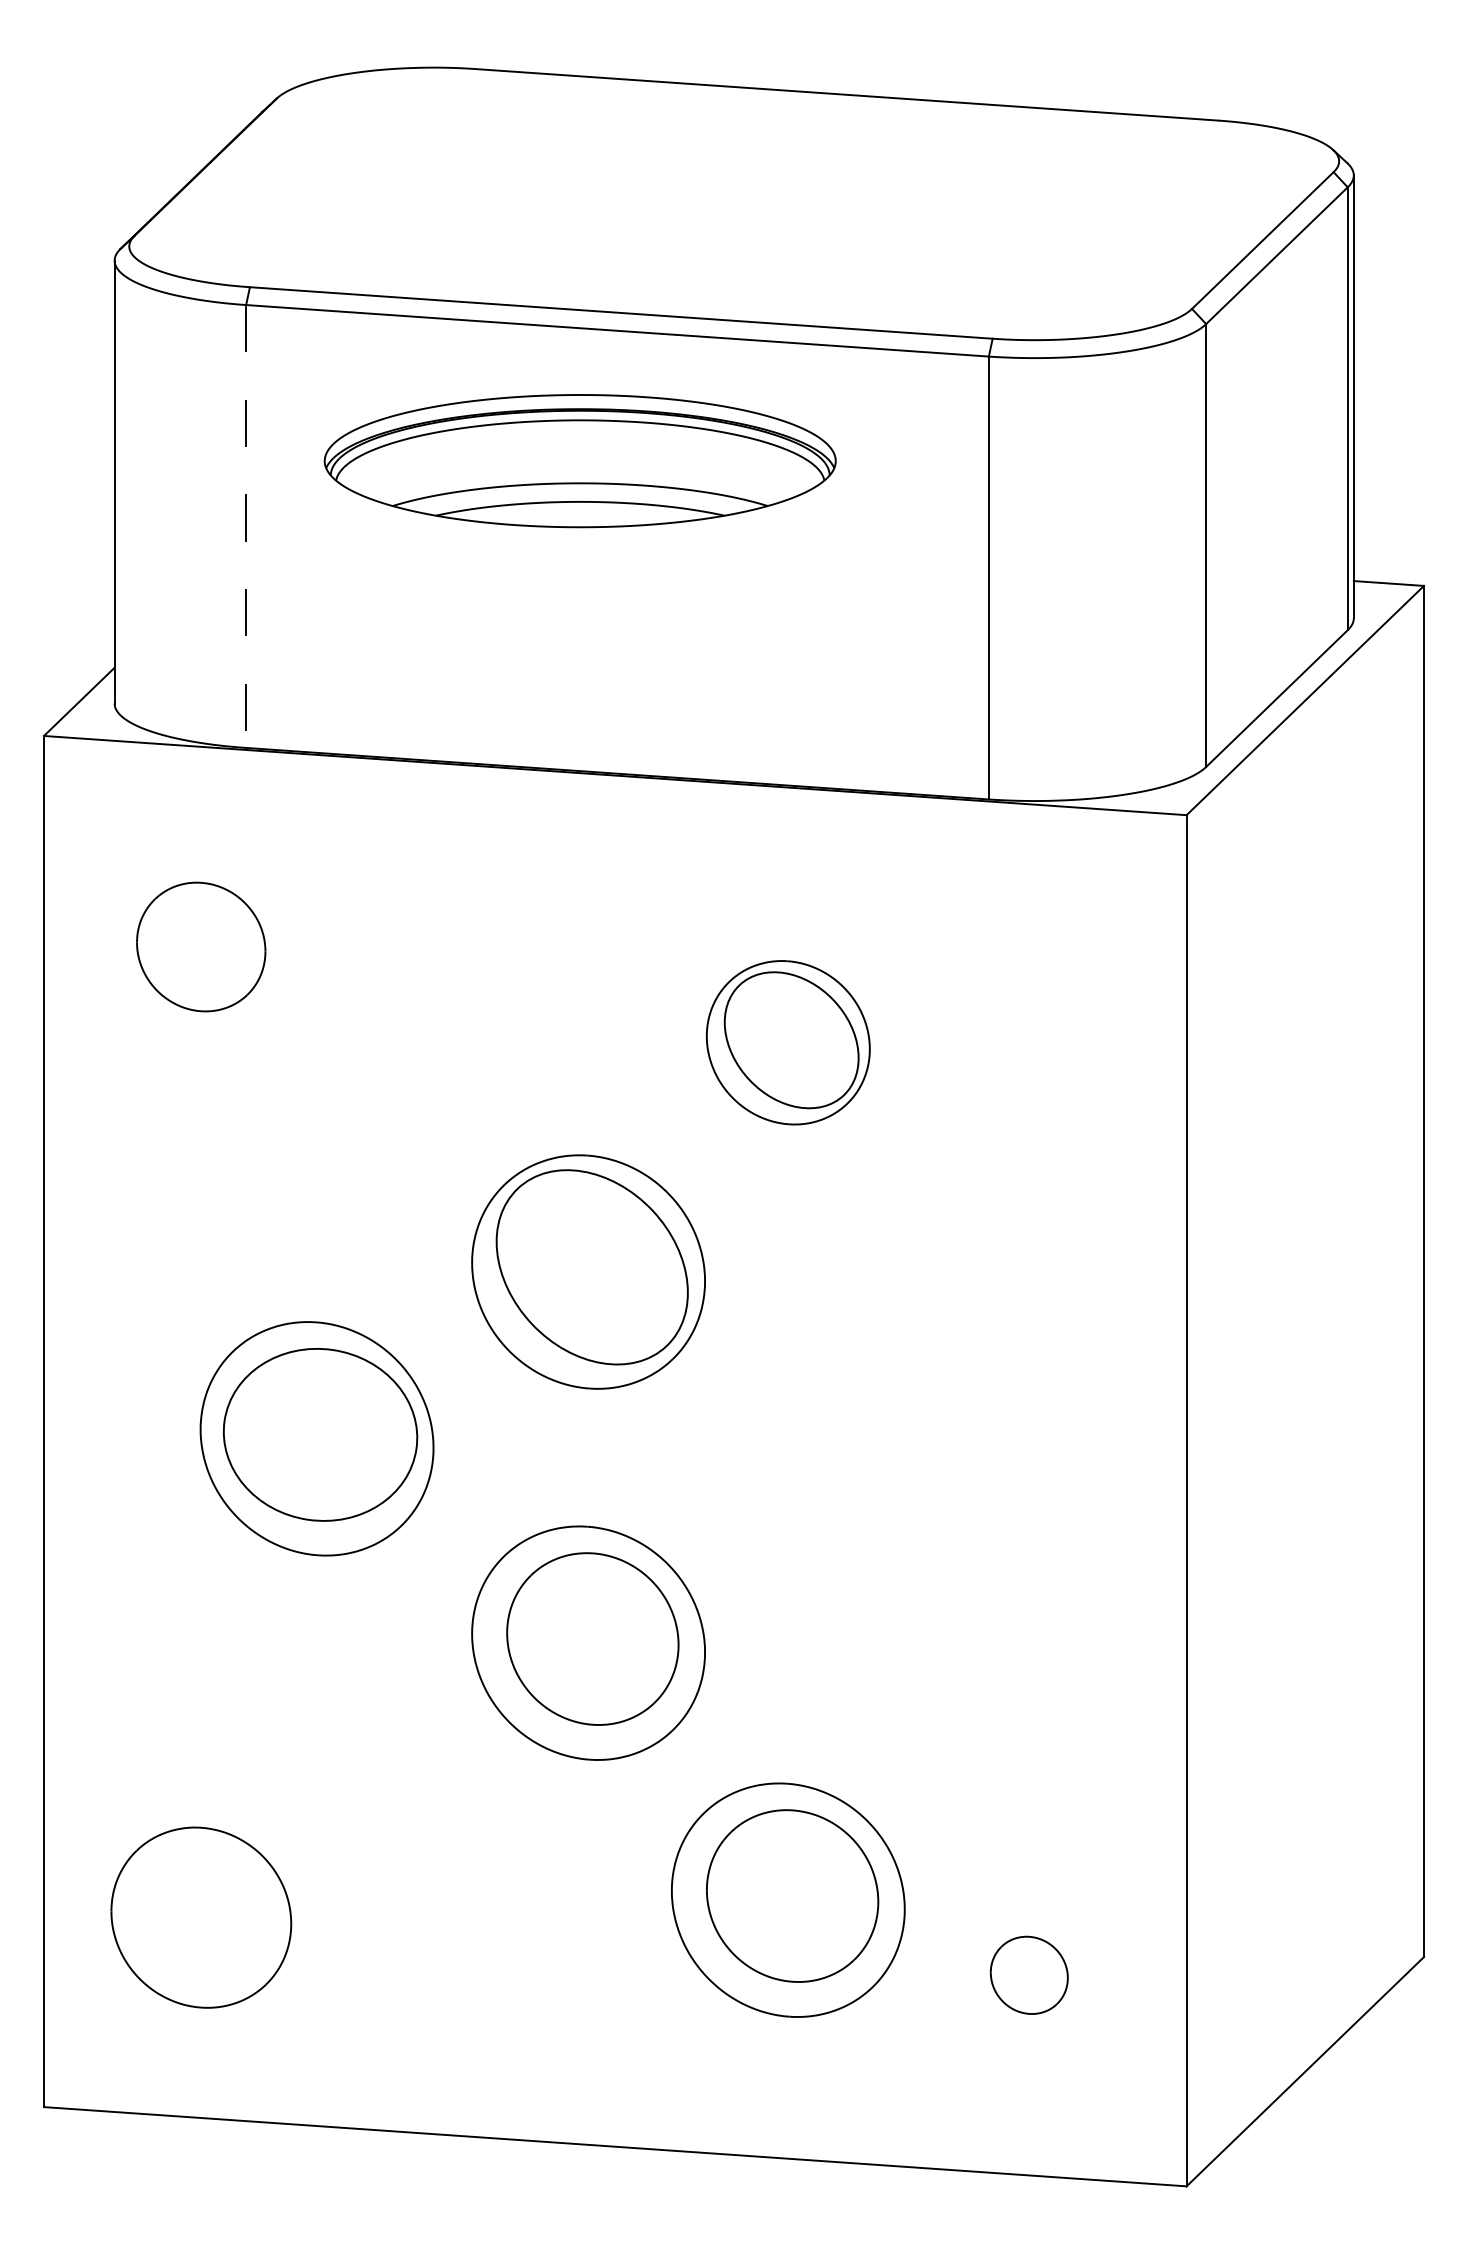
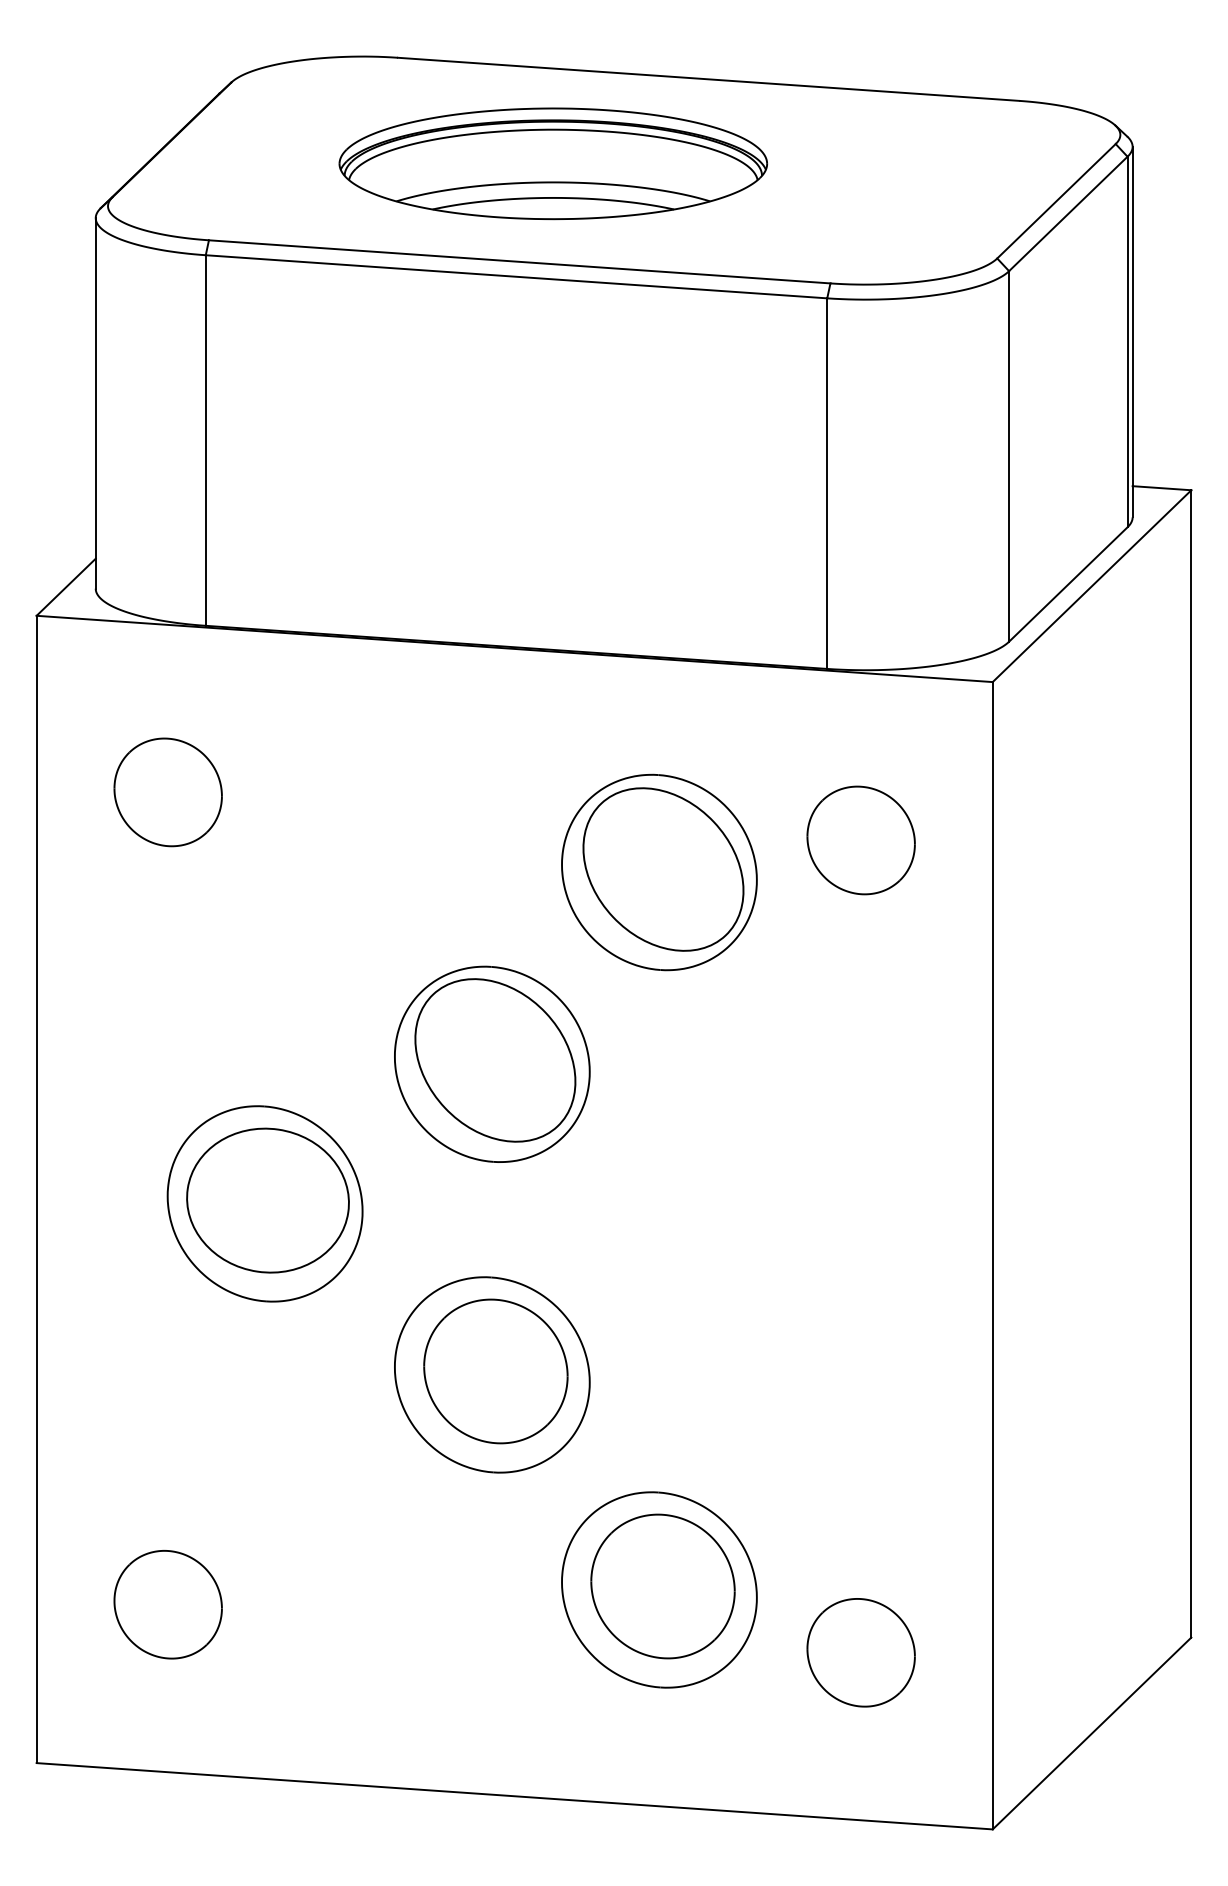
part: (579, 460) -> (552, 163), moved
line: (245, 527) -> (205, 441), dashed -> solid
part: (1028, 1004) -> (860, 840), added
part: (788, 1042) -> (659, 872), size x1.43
part: (200, 1917) -> (167, 1604), size x0.71
part: (1028, 1974) -> (860, 1652), size x1.67

